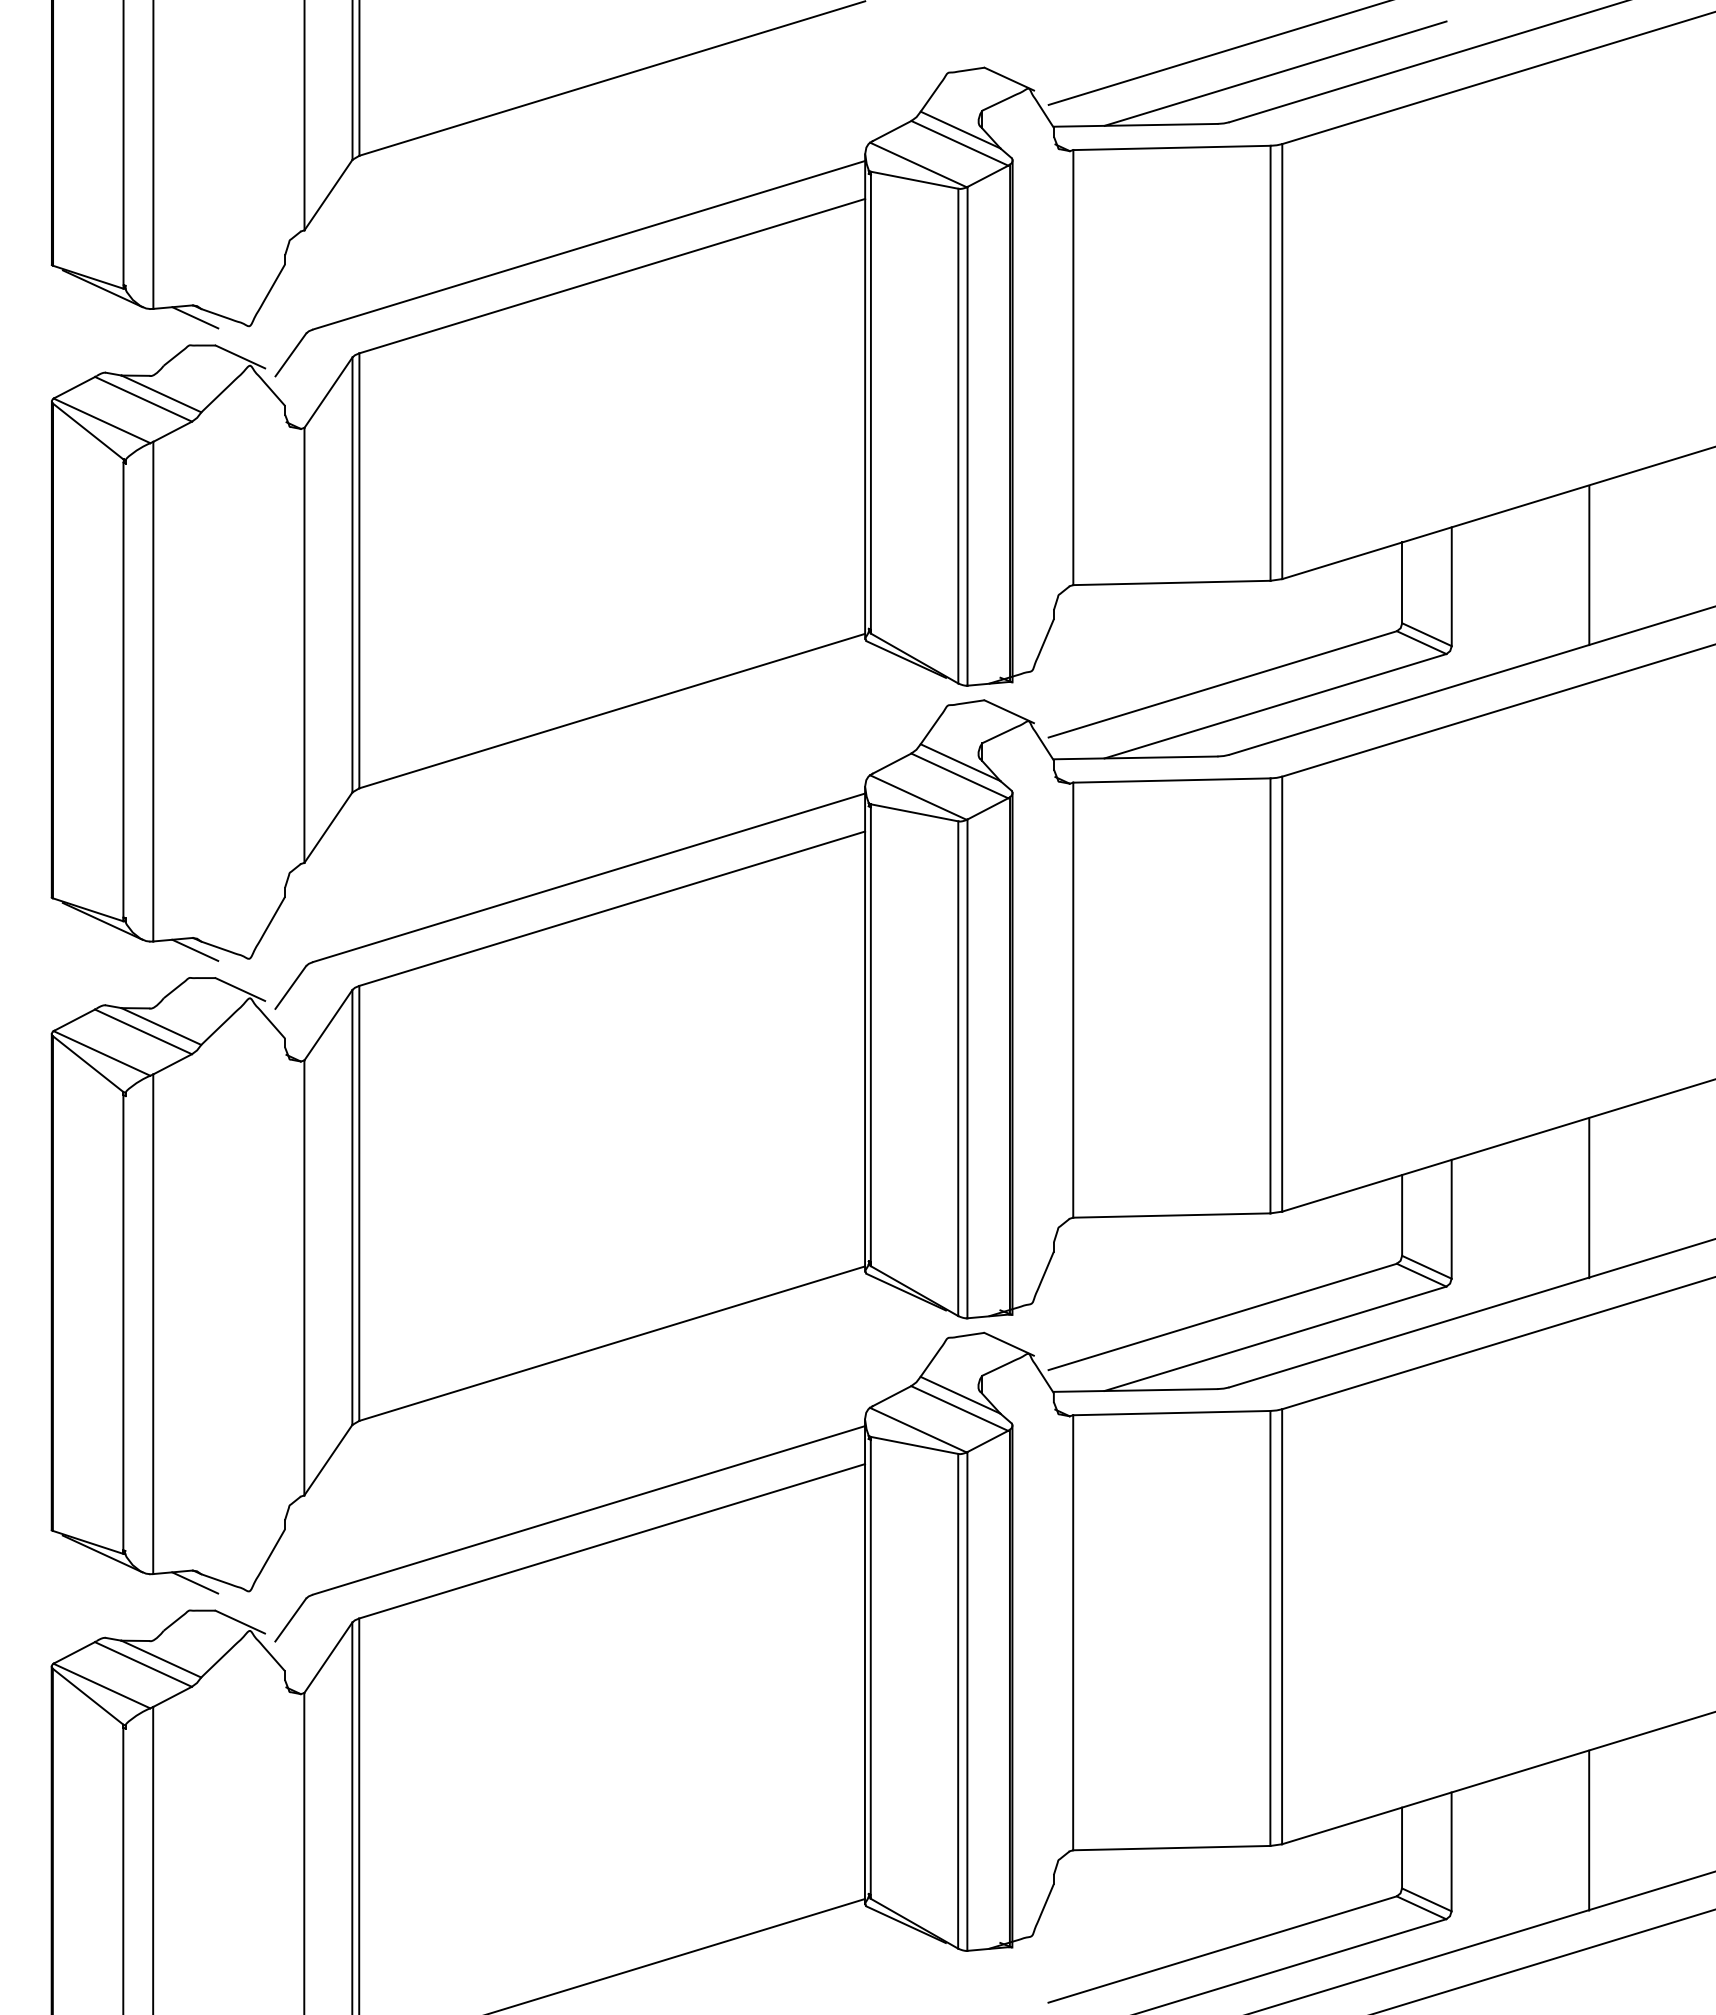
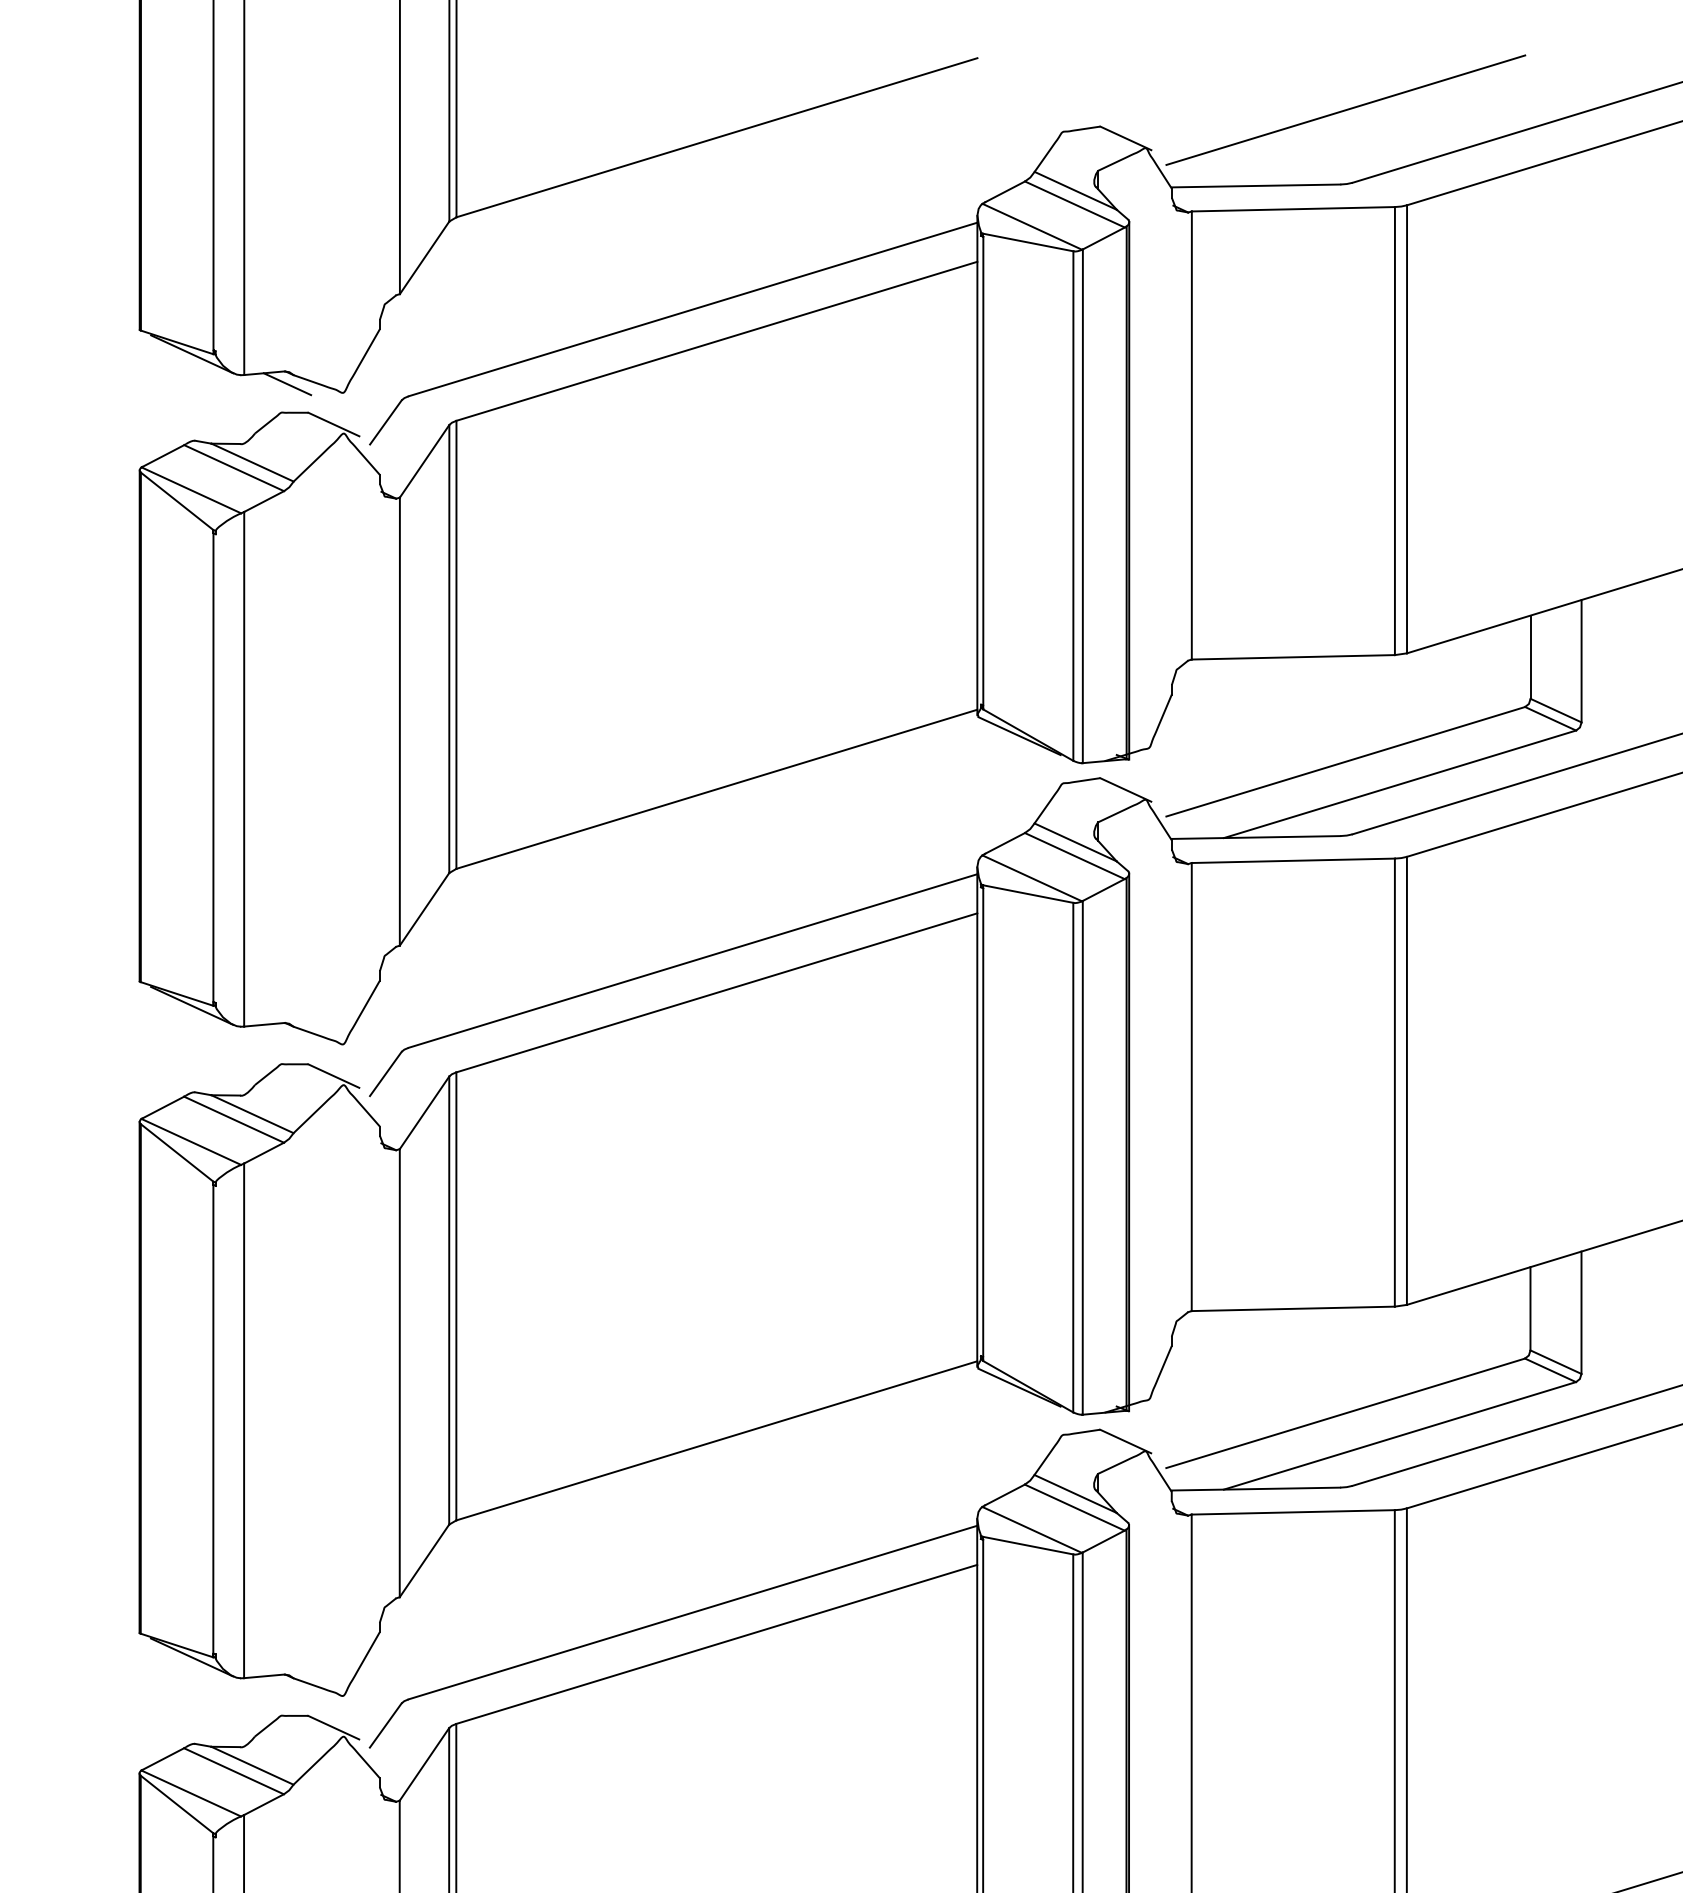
line: (1275, 73) -> (1400, 132), removed
line: (195, 949) -> (287, 1034), removed
line: (195, 1582) -> (287, 1686), removed

